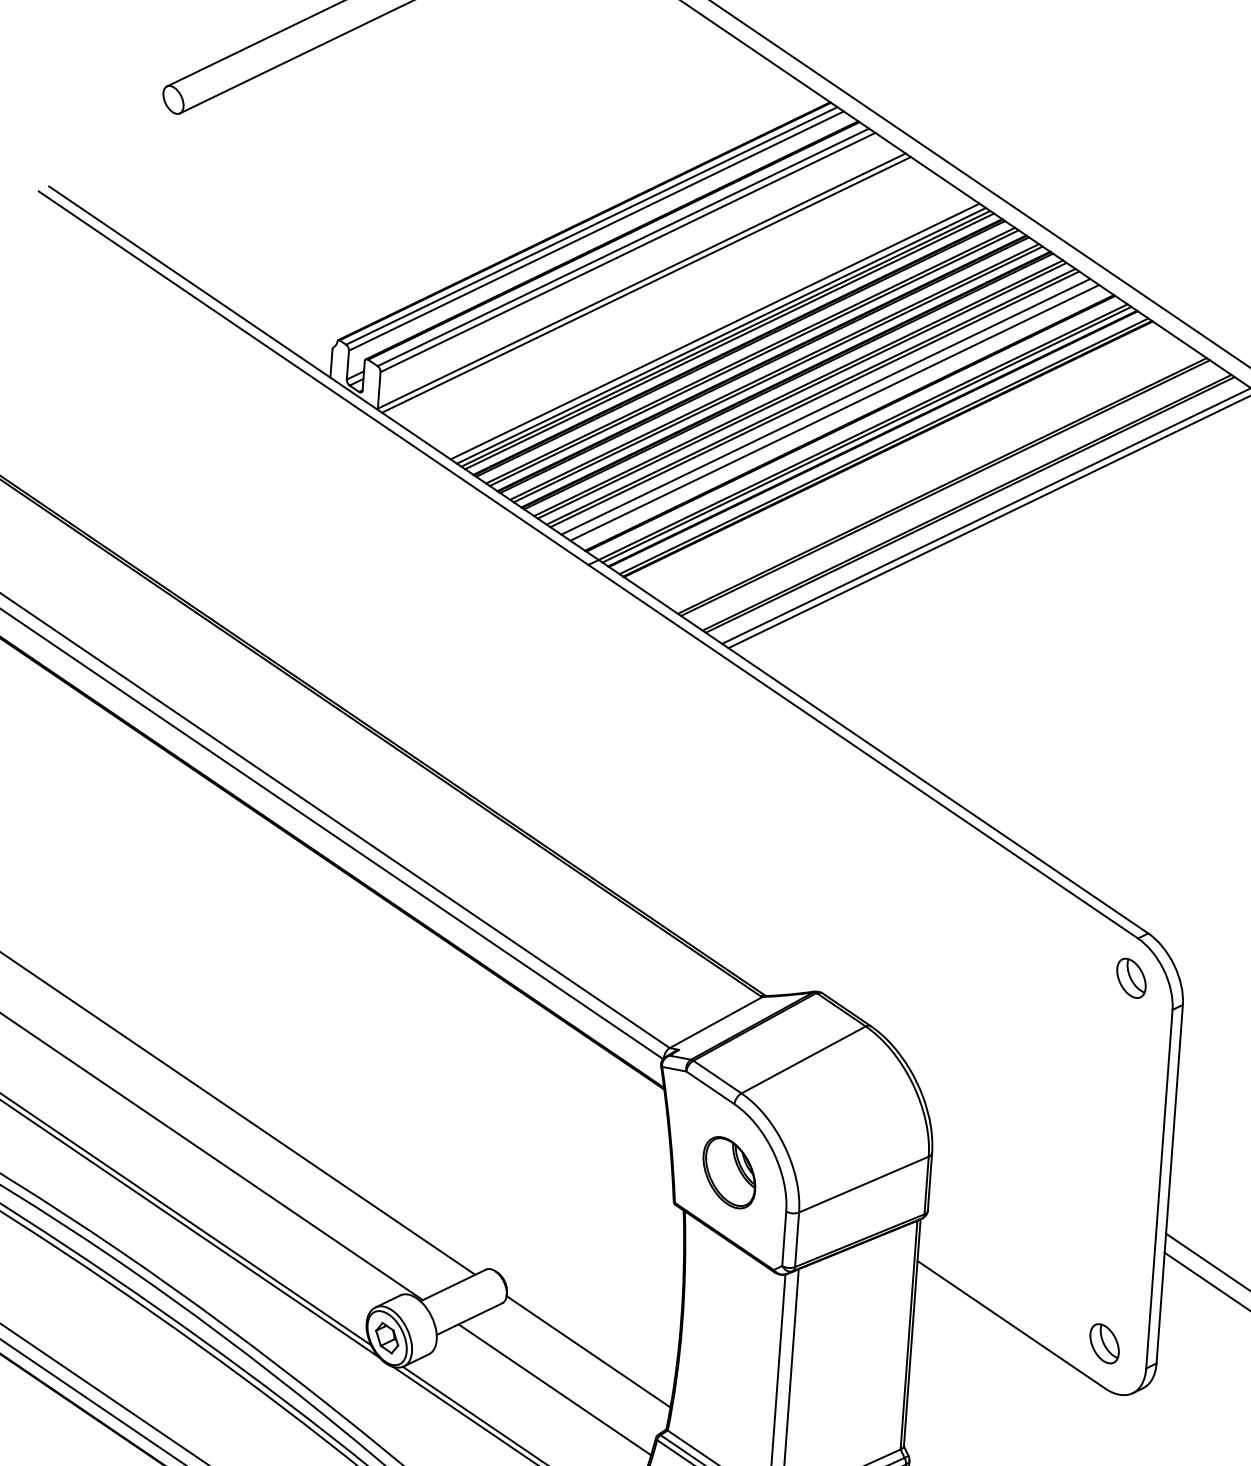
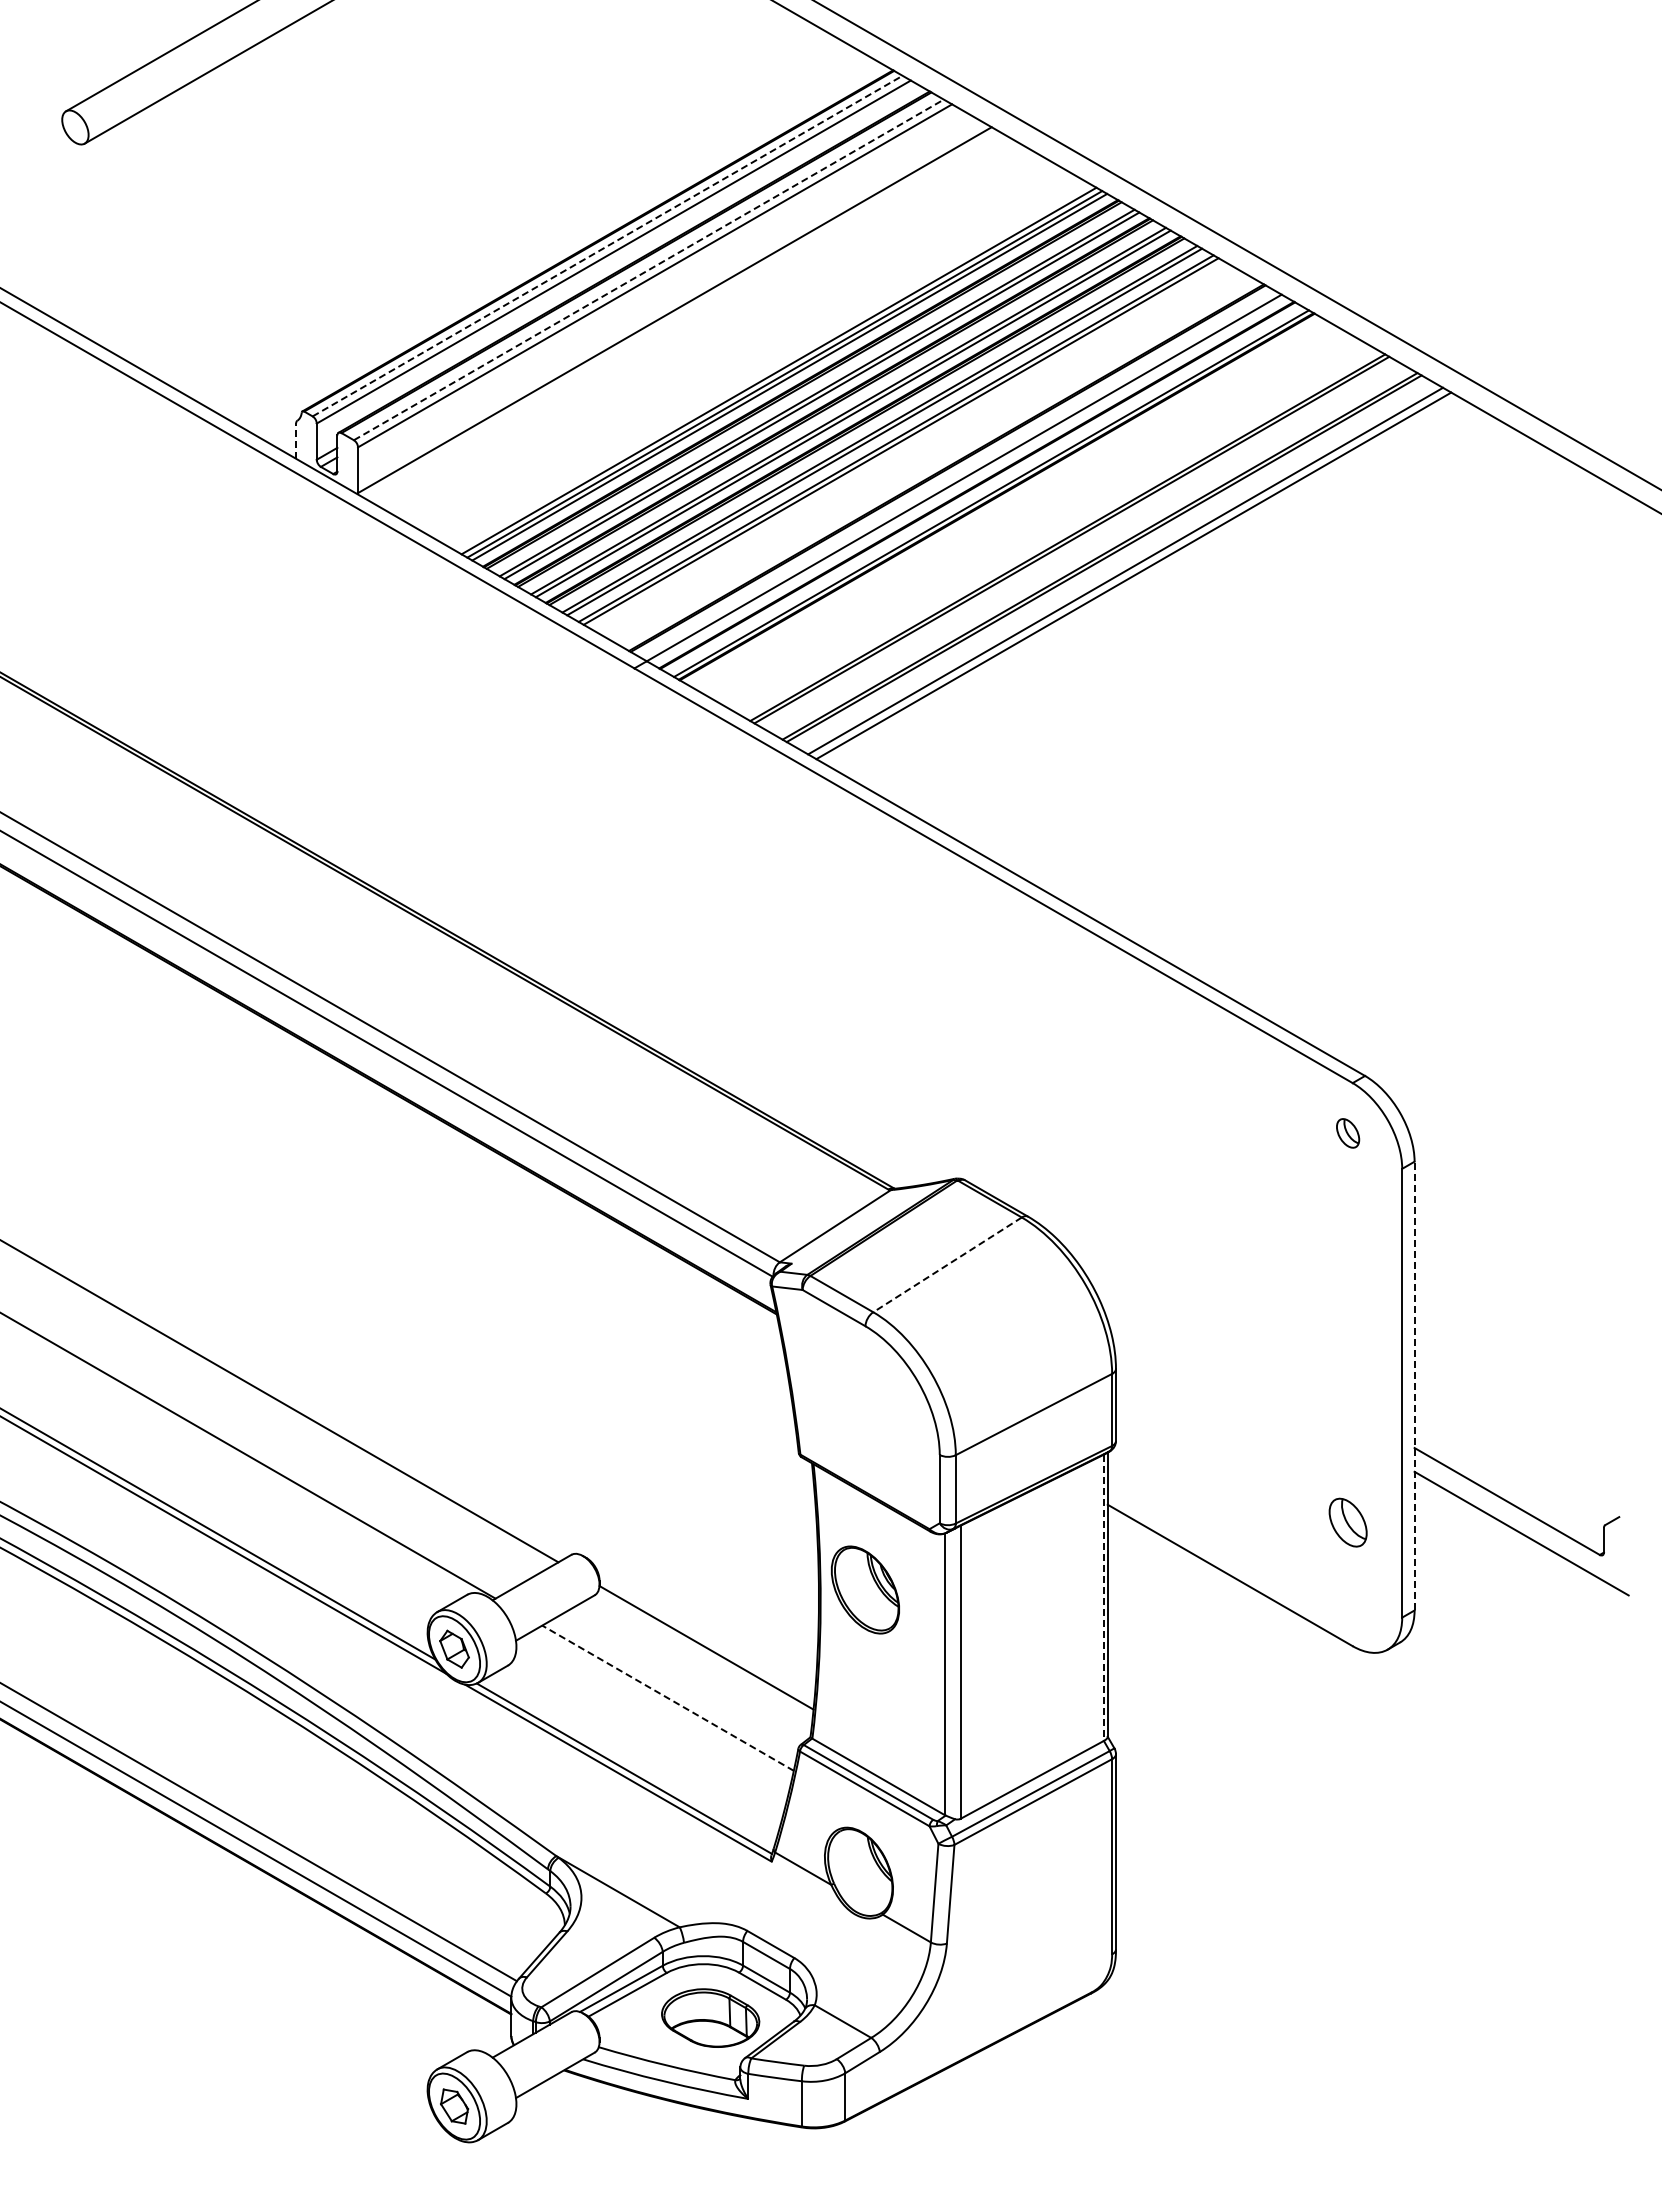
line: (591, 226) -> (607, 246), solid -> dashed
line: (623, 247) -> (648, 269), solid -> dashed
line: (646, 284) -> (680, 314), removed
line: (714, 330) -> (770, 365), removed
line: (331, 363) -> (296, 441), solid -> dashed
line: (825, 406) -> (915, 449), removed
line: (834, 412) -> (926, 456), removed
line: (866, 434) -> (968, 480), removed
part: (1130, 978) -> (1347, 1133), size x0.6
line: (803, 1060) -> (947, 1265), solid -> dashed
part: (729, 1172) -> (865, 1589), moved
line: (1169, 1183) -> (1414, 1385), solid -> dashed
line: (908, 1335) -> (1103, 1598), solid -> dashed
part: (1104, 1343) -> (1347, 1522), moved
line: (554, 1389) -> (667, 1697), solid -> dashed

